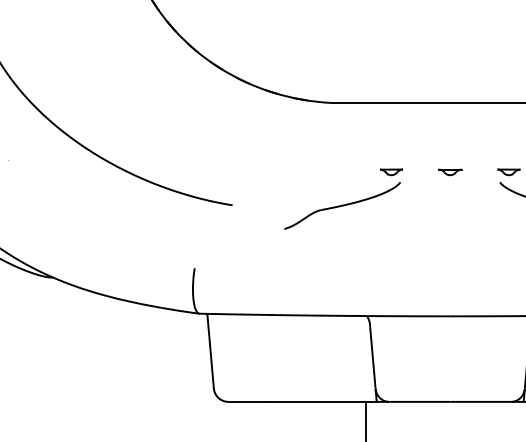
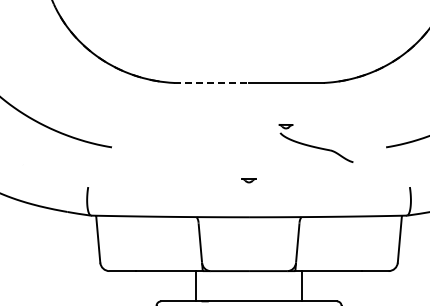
line: (392, 102) -> (212, 82), solid -> dashed
part: (449, 172) -> (248, 180), moved
part: (342, 199) -> (181, 143), removed

